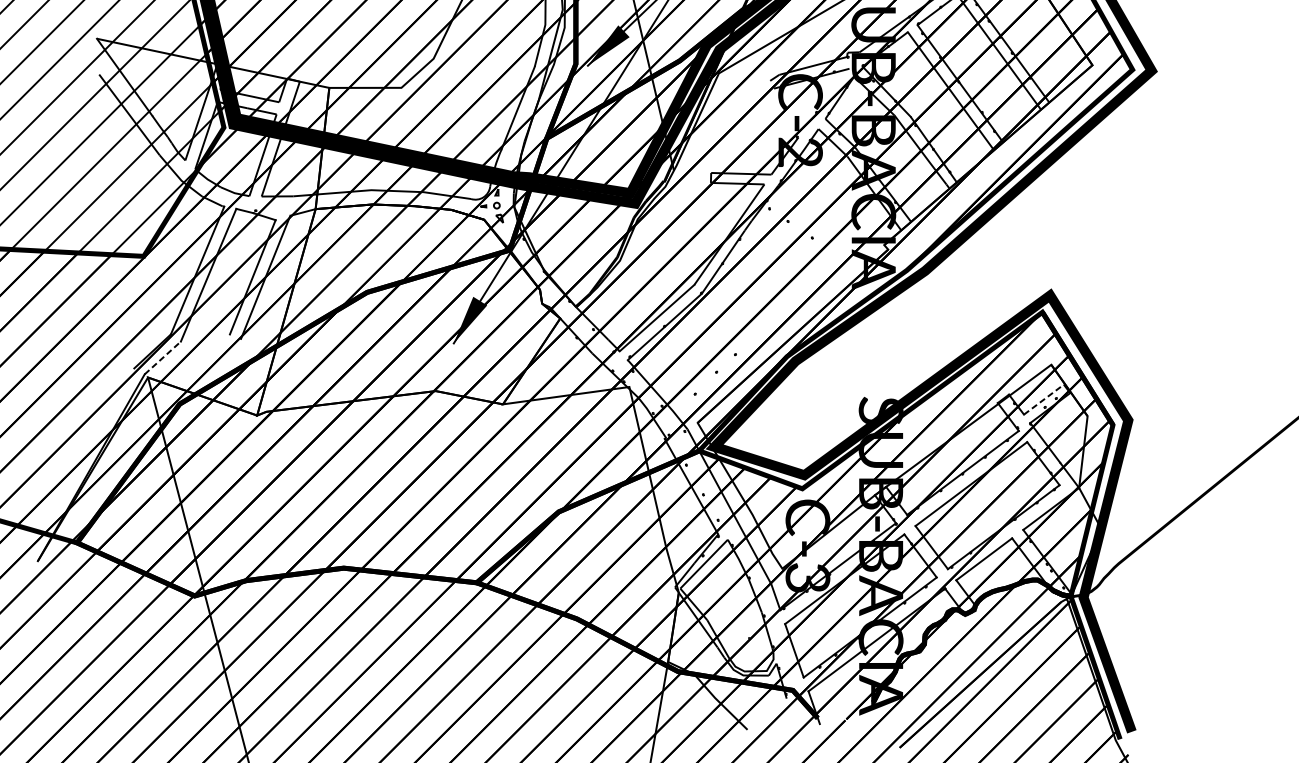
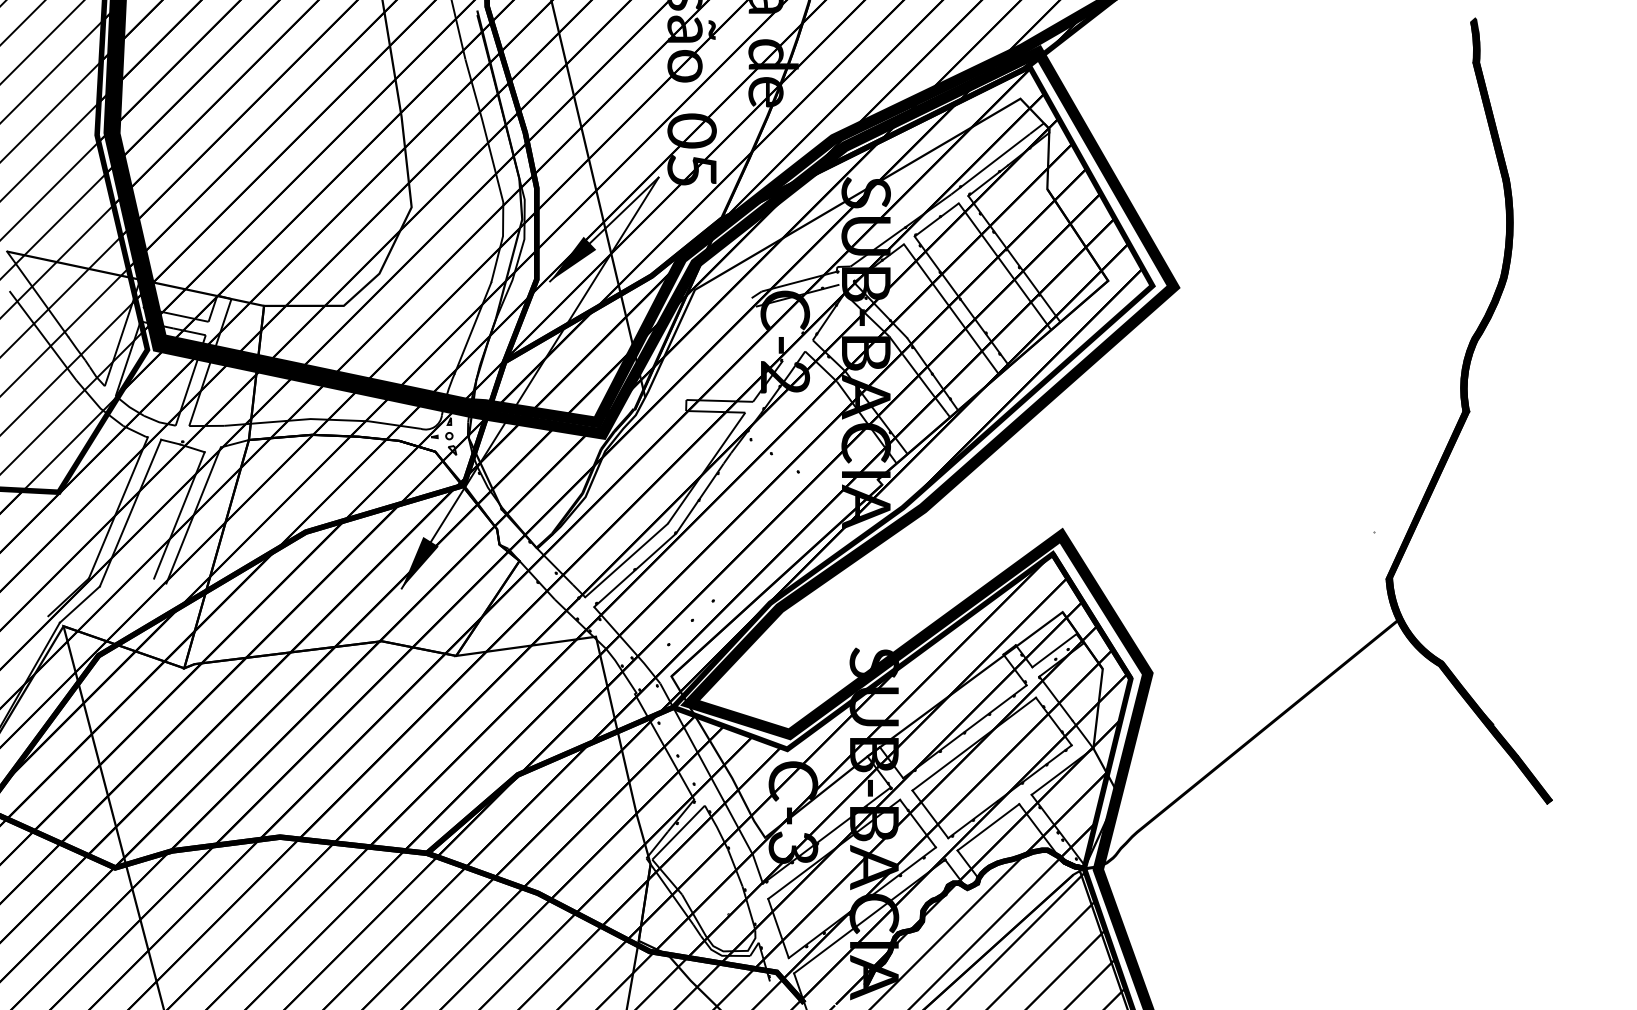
line: (163, 357) -> (80, 604), dashed -> solid
line: (1043, 399) -> (1054, 650), dashed -> solid

